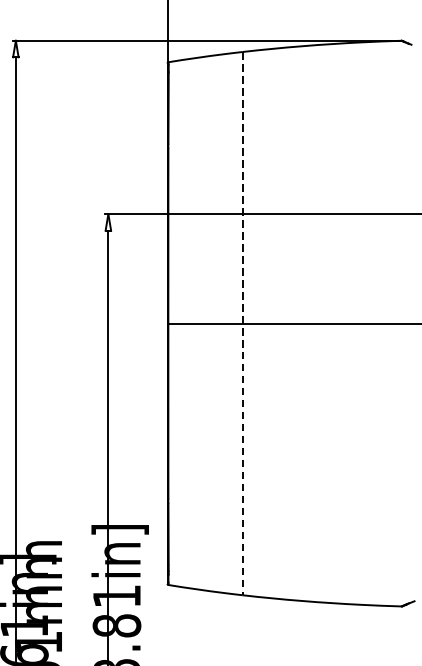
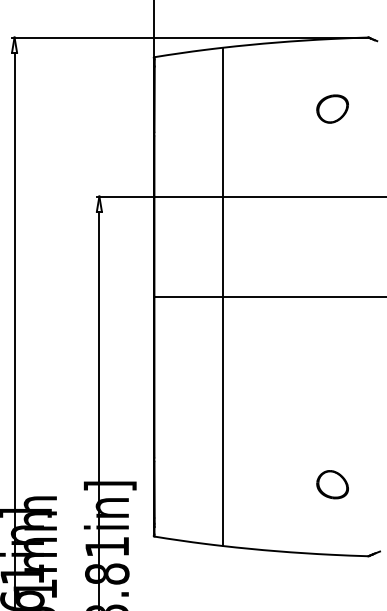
part: (362, 118) -> (332, 108), added
line: (242, 324) -> (222, 297), dashed -> solid
part: (362, 528) -> (332, 484), added

